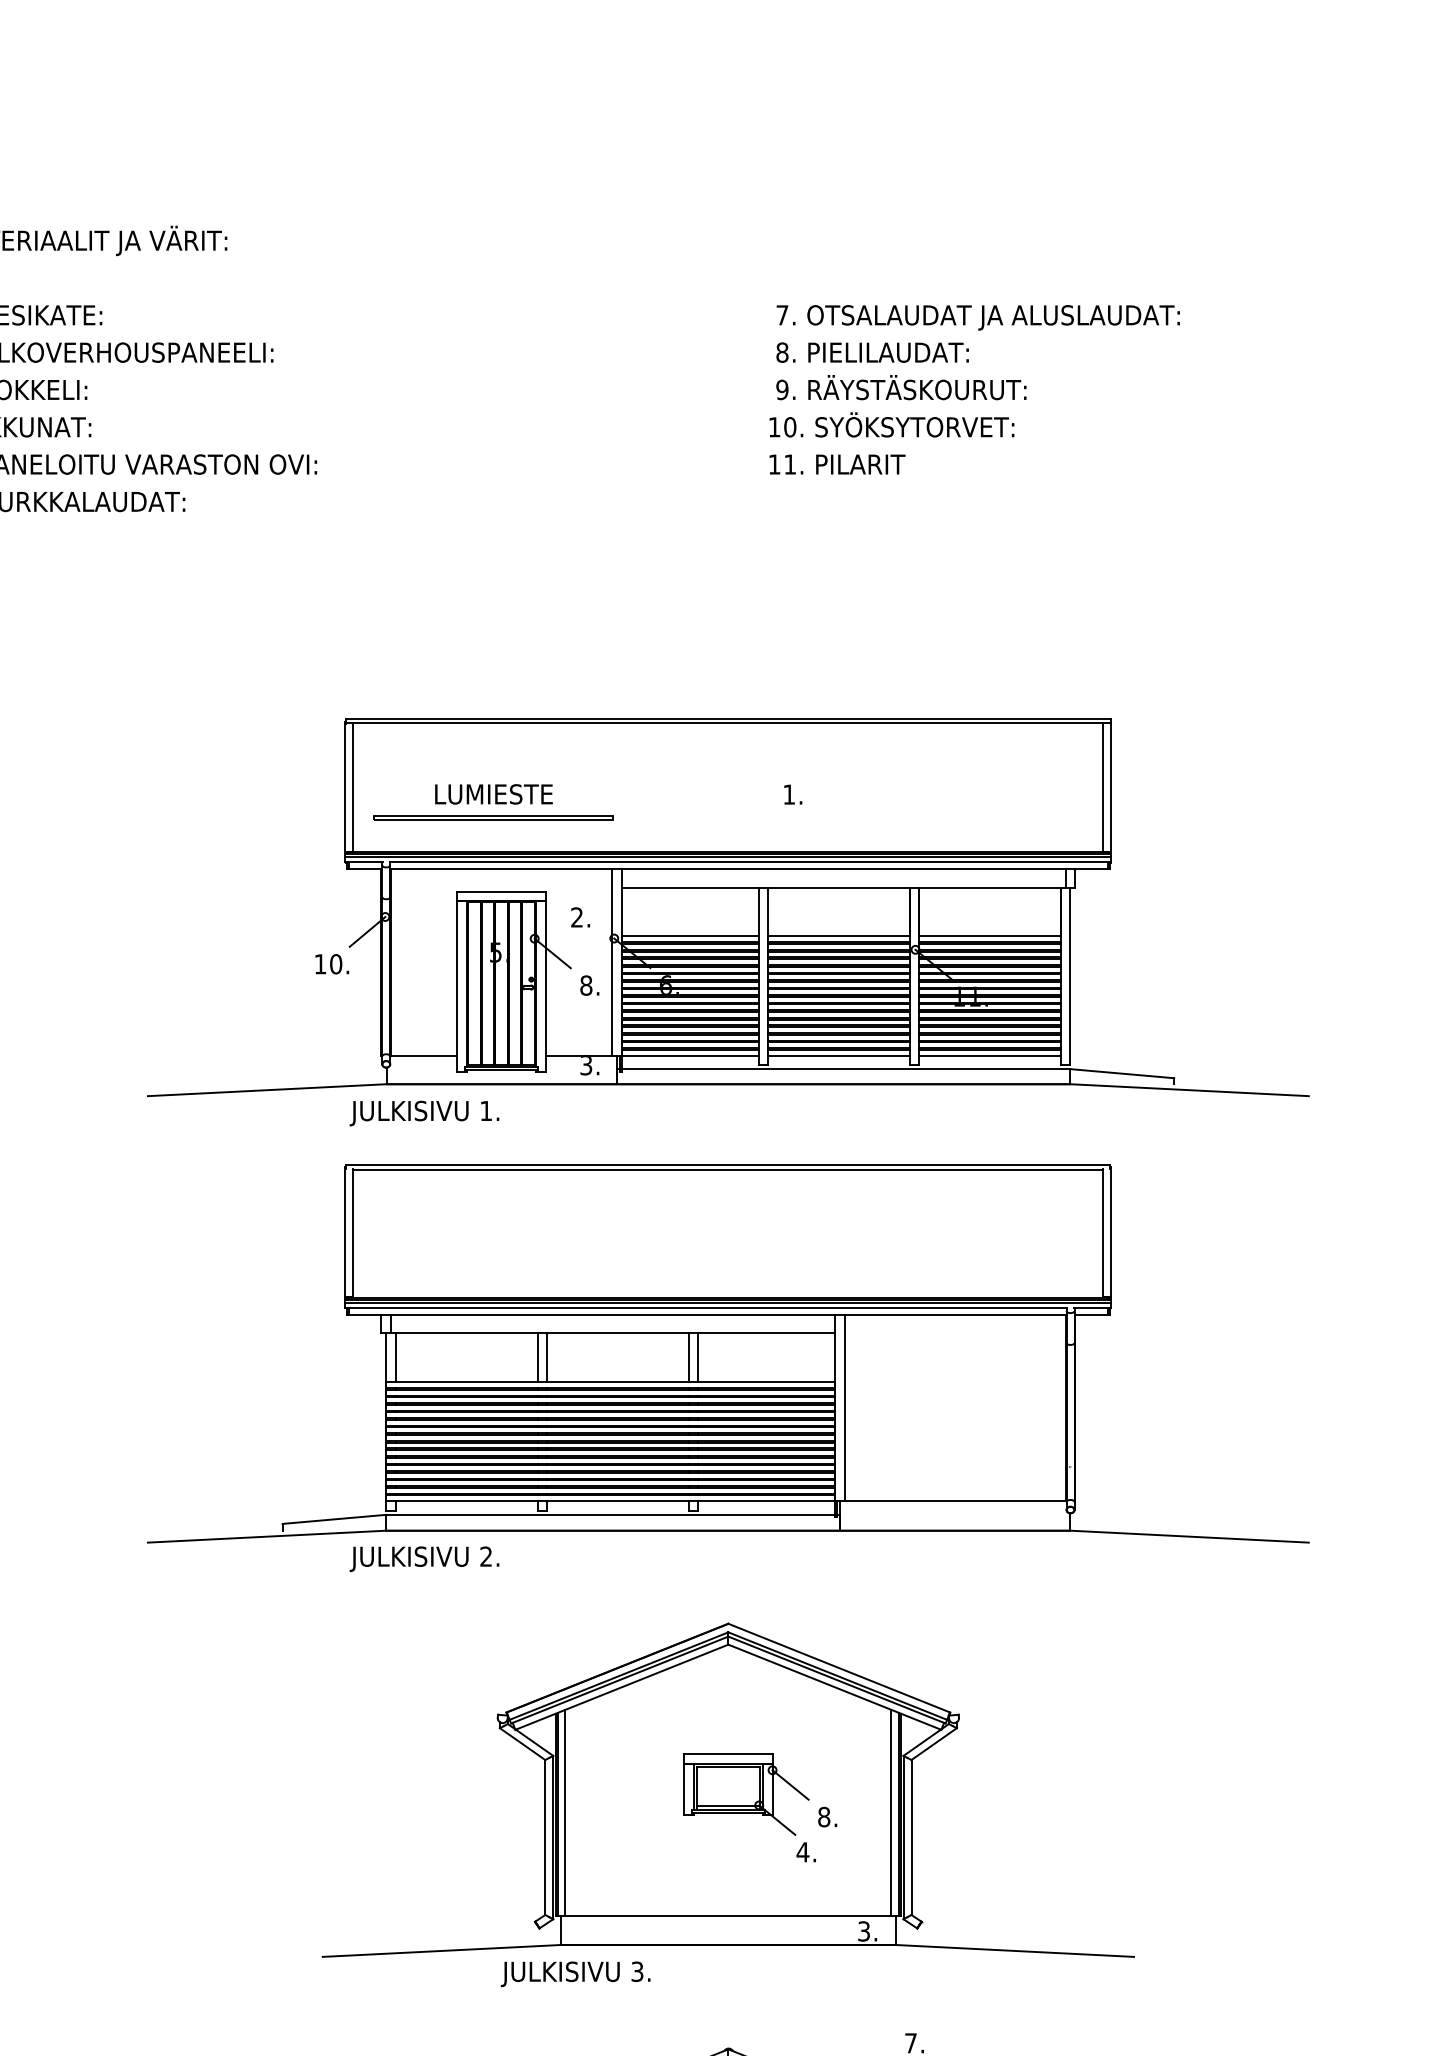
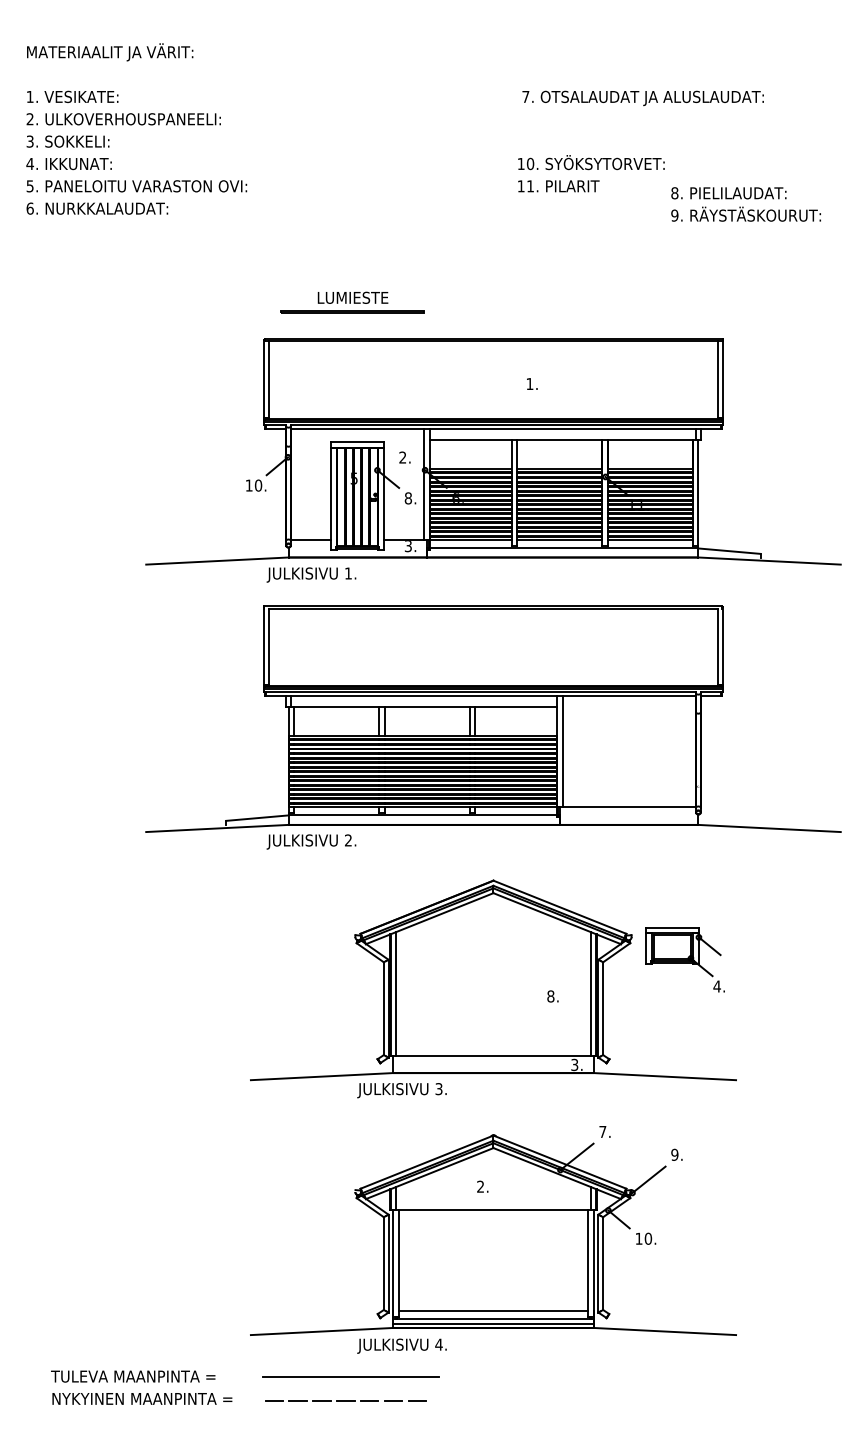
text: (900, 371) -> (745, 204), moved
part: (493, 802) -> (352, 302), moved
part: (748, 1807) -> (684, 959), moved

